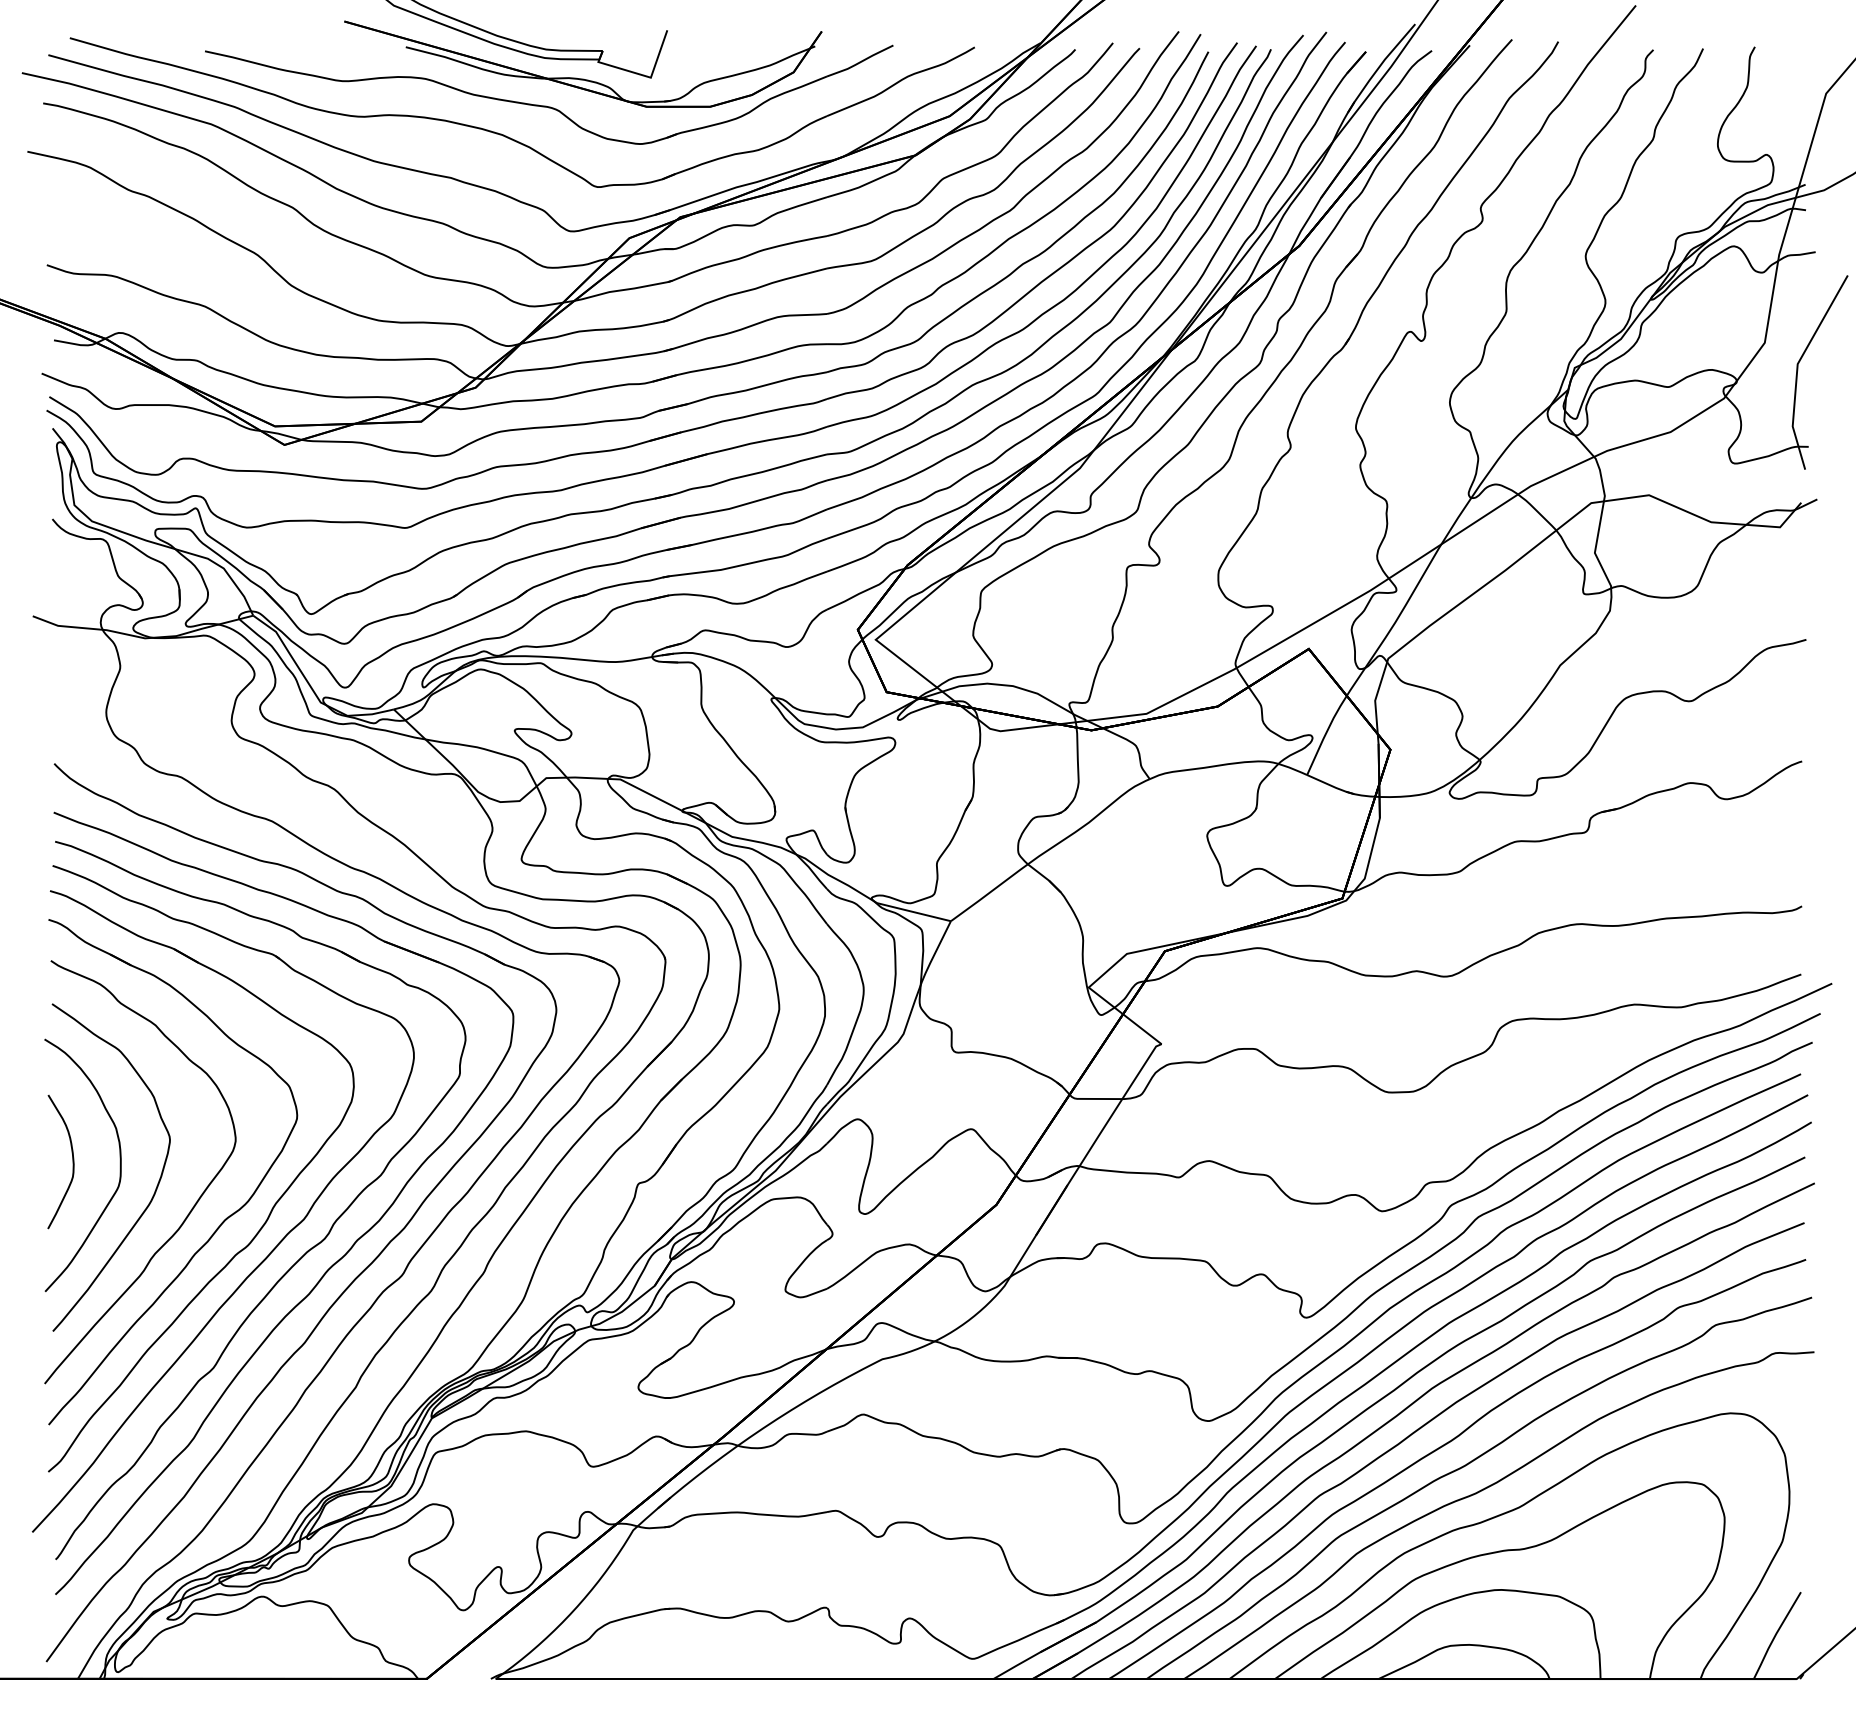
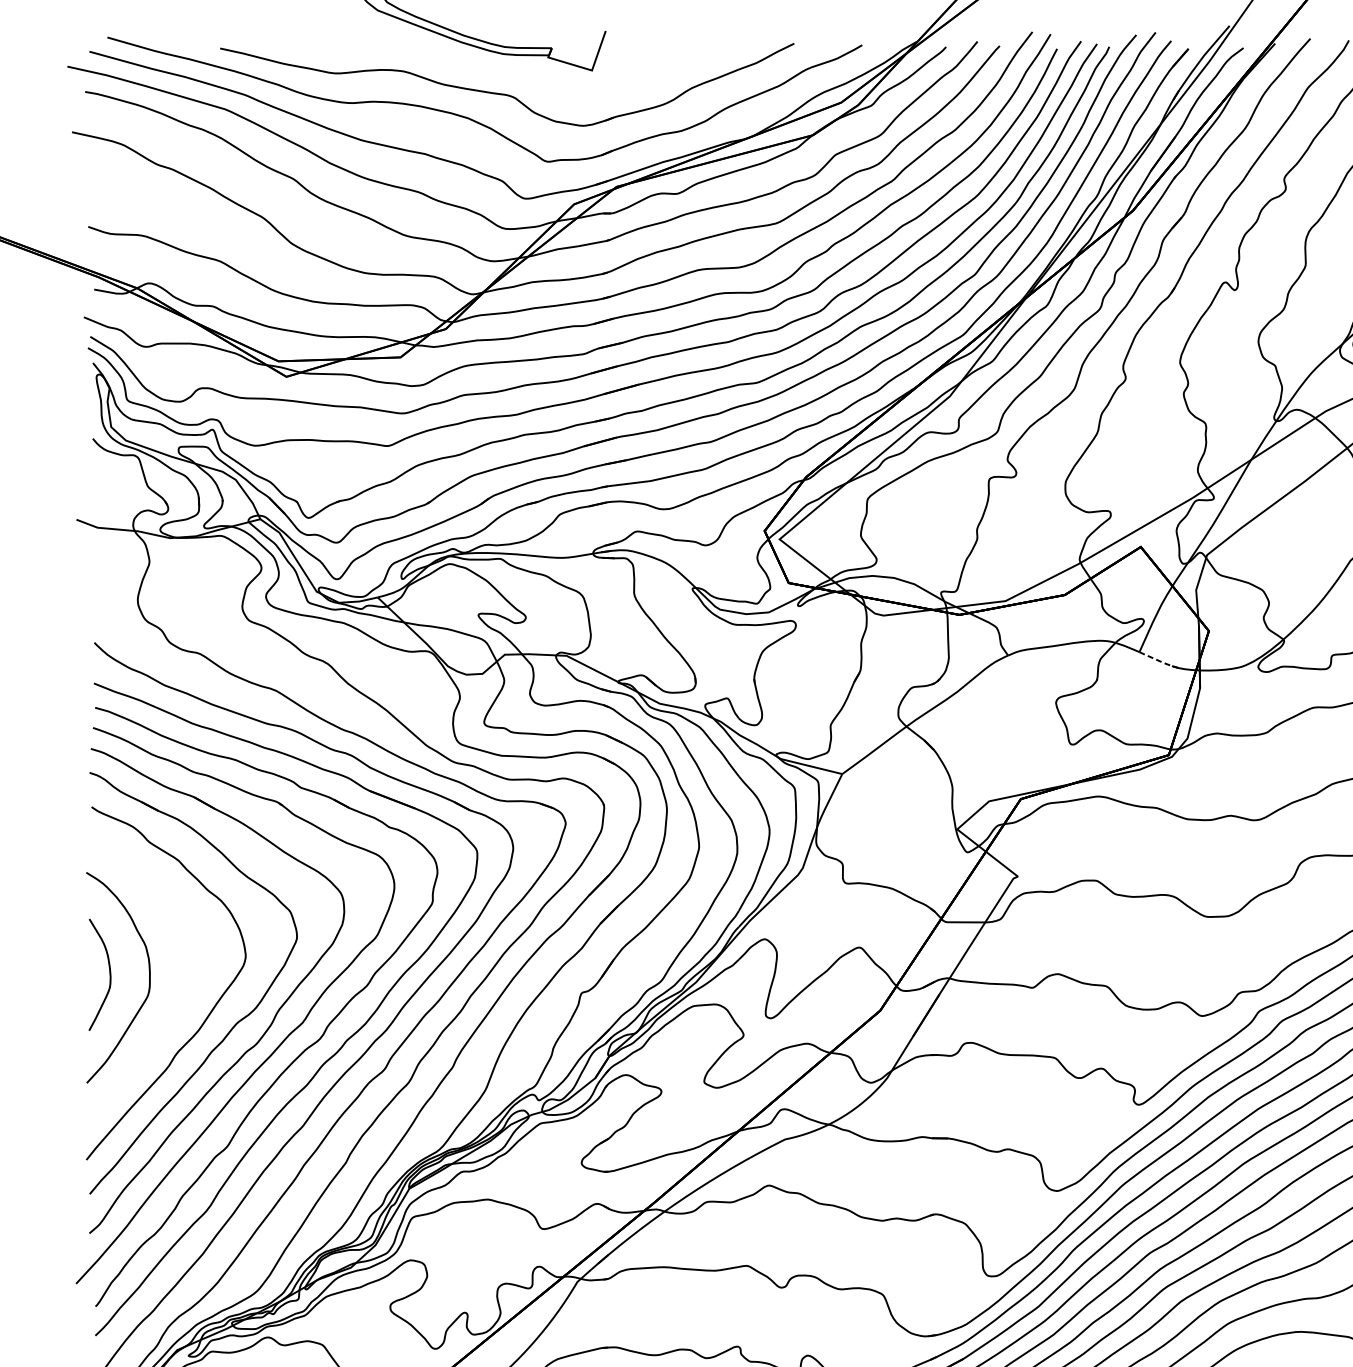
part: (583, 78) -> (535, 71), removed
line: (1331, 785) -> (1159, 660), solid -> dashed
curve: (156, 1185) -> (179, 994), removed

